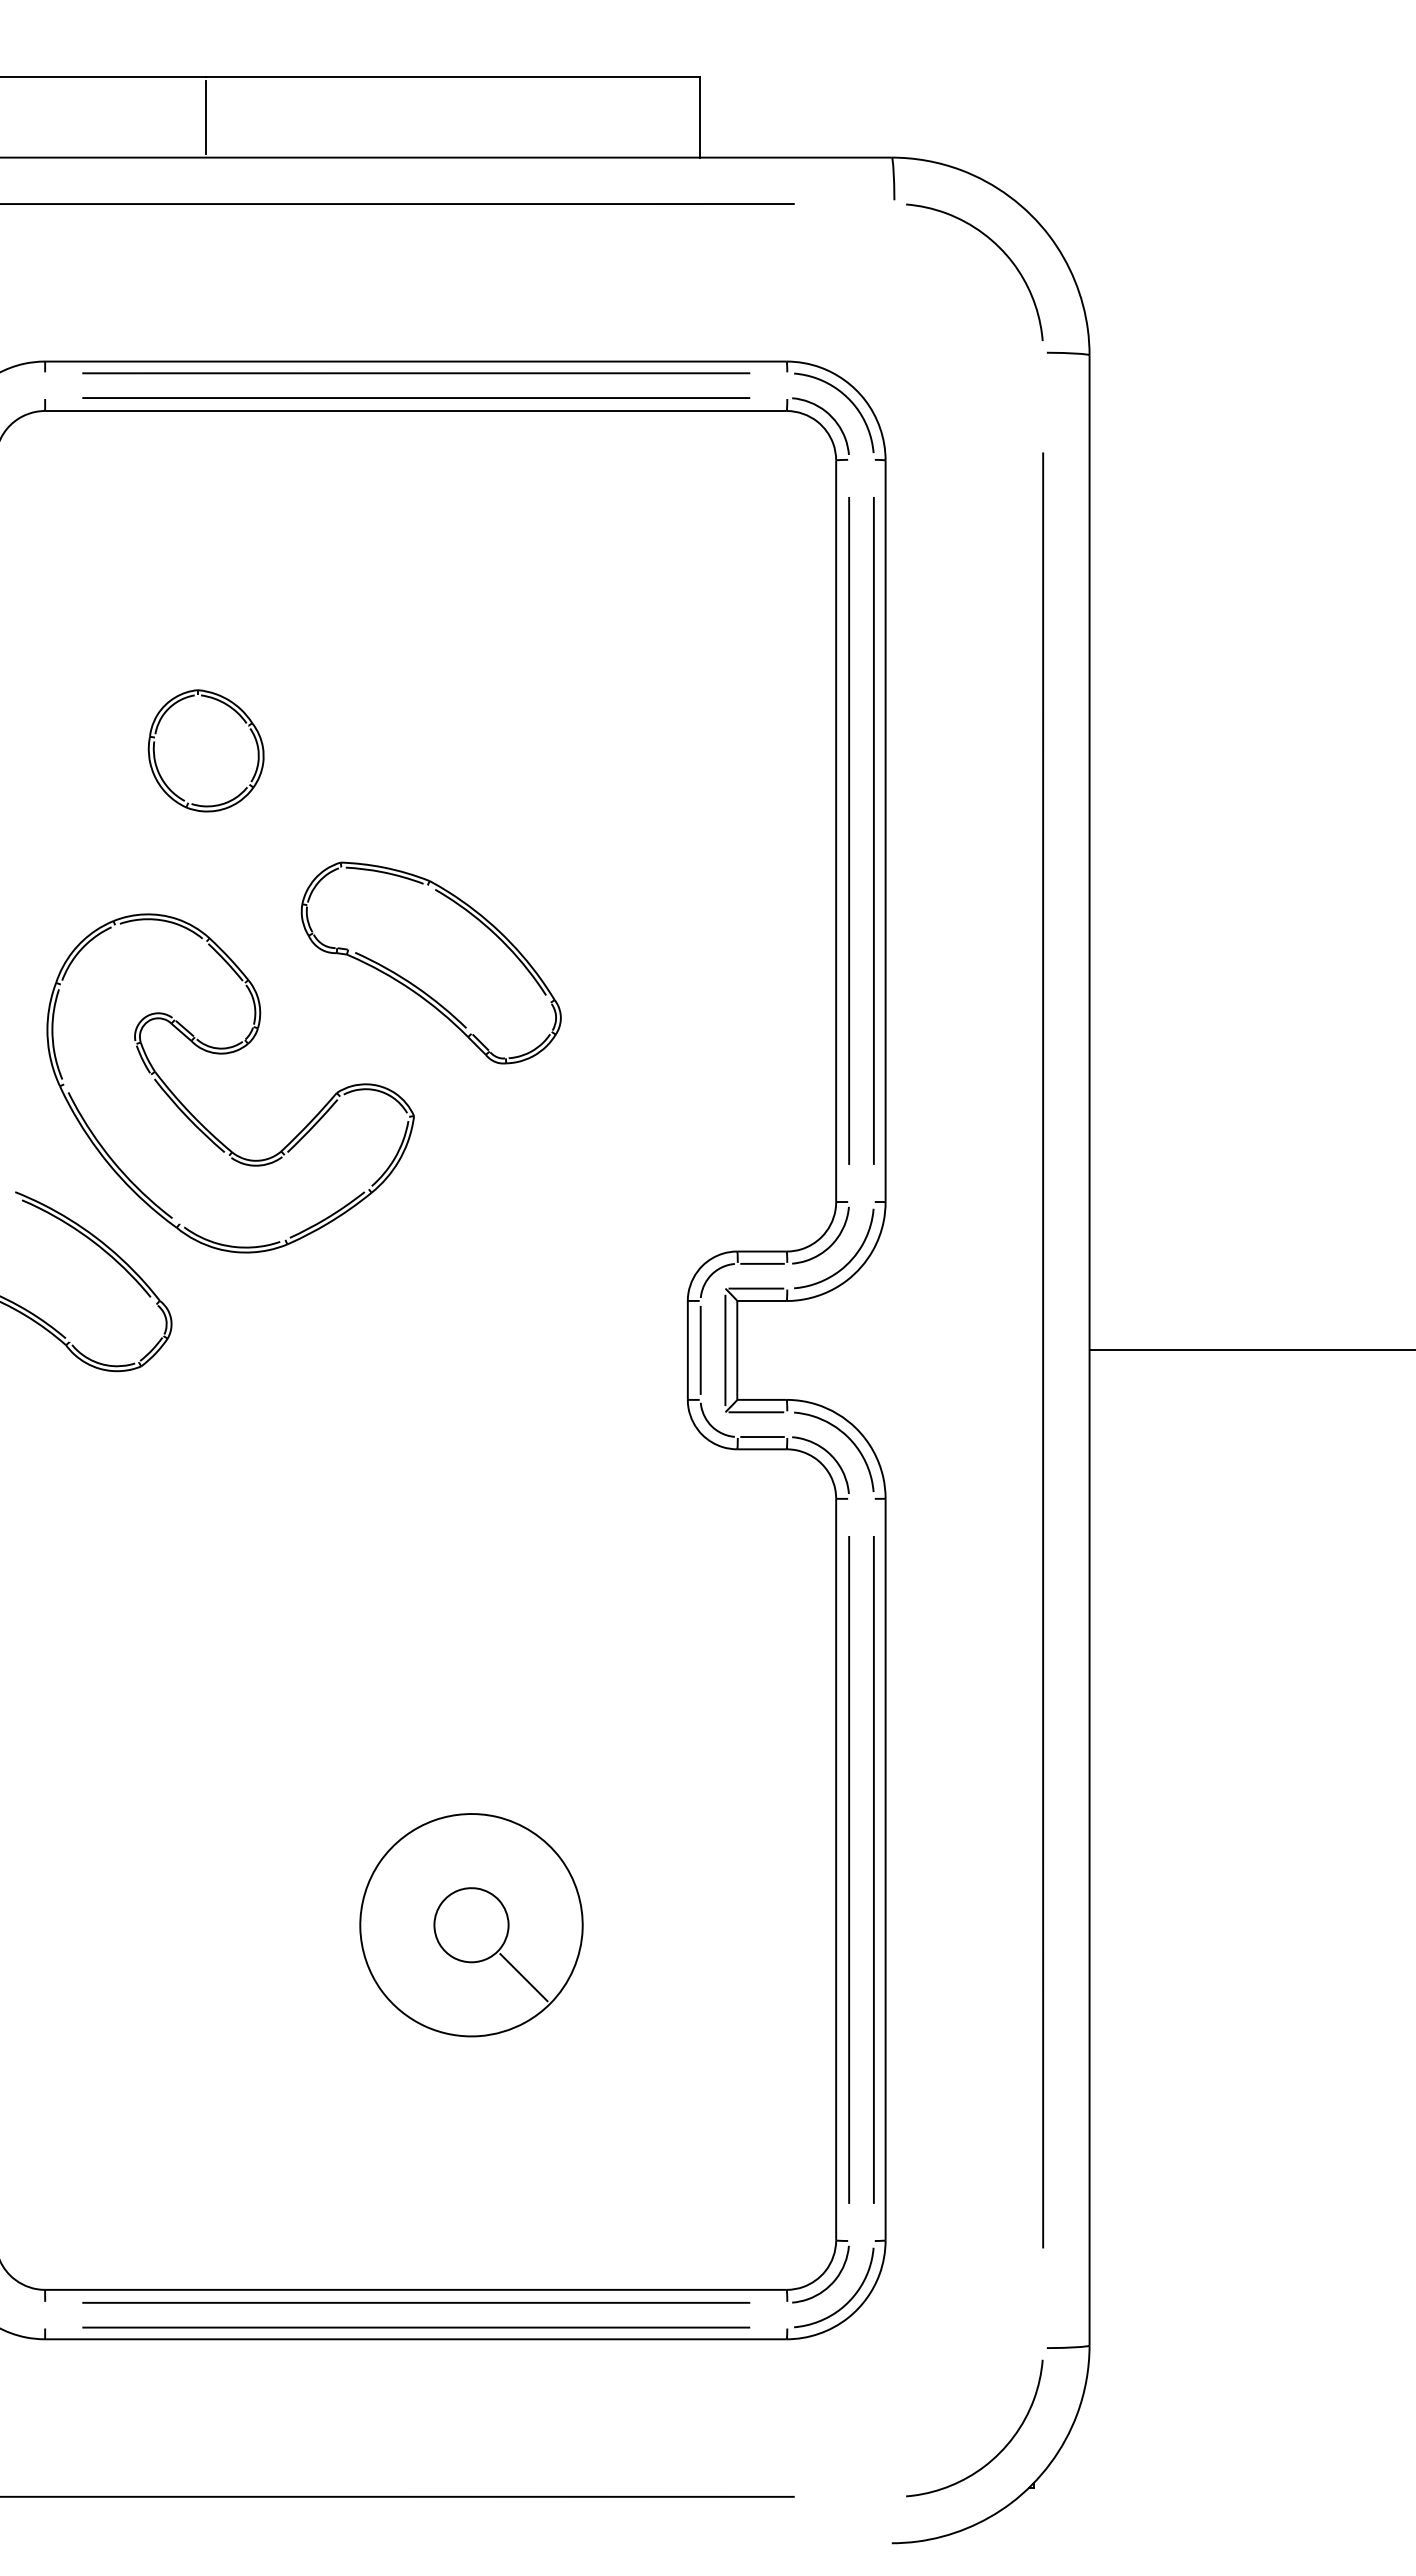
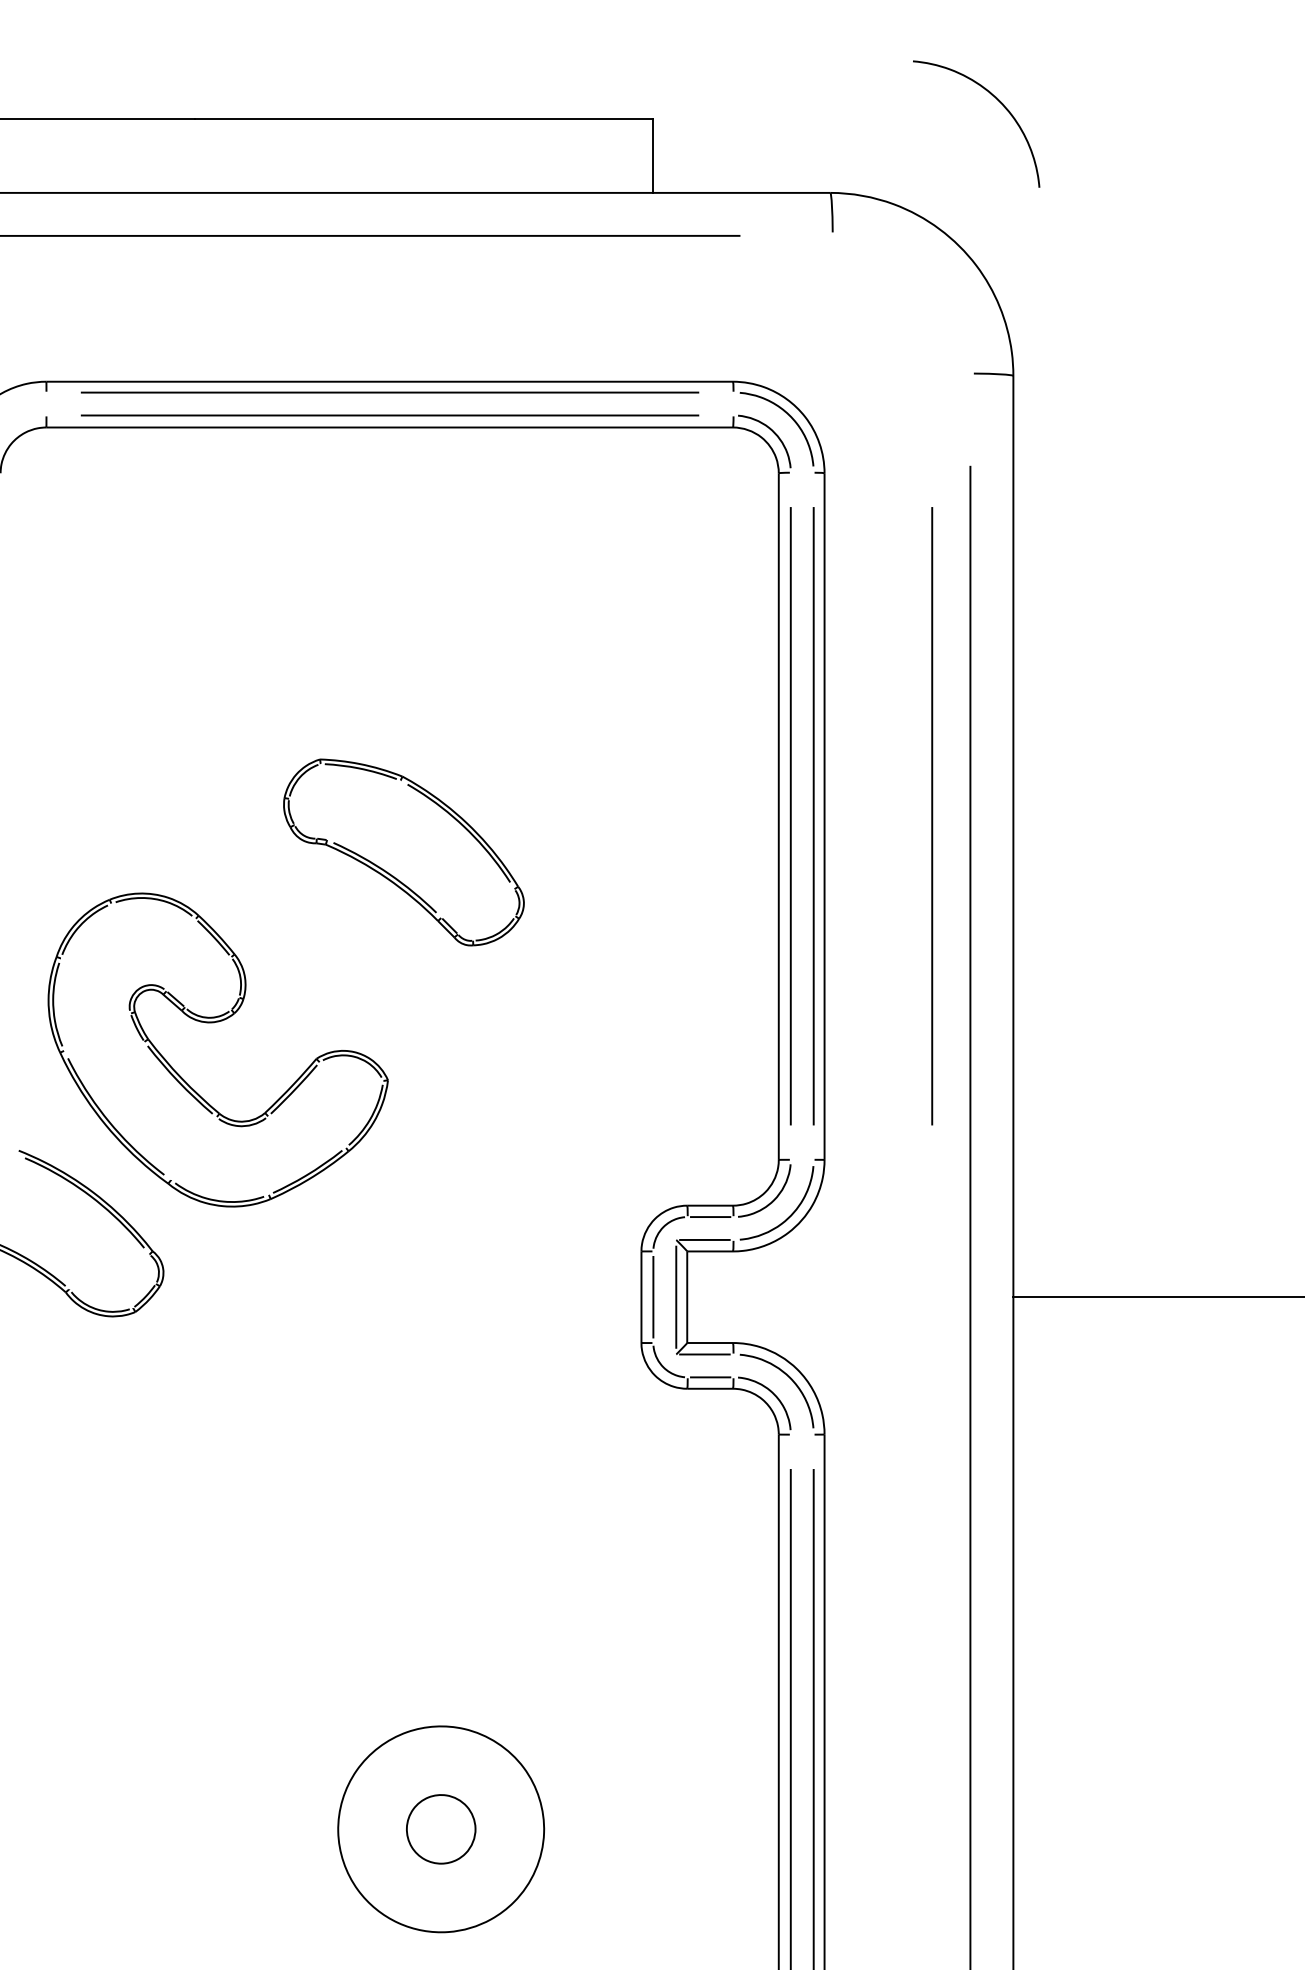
line: (205, 117) -> (194, 155), removed
curve: (993, 243) -> (993, 97), moved
part: (205, 750) -> (194, 741), removed
line: (1001, 830) -> (931, 815), added
part: (430, 962) -> (403, 851), moved
line: (523, 1977) -> (489, 1877), removed

